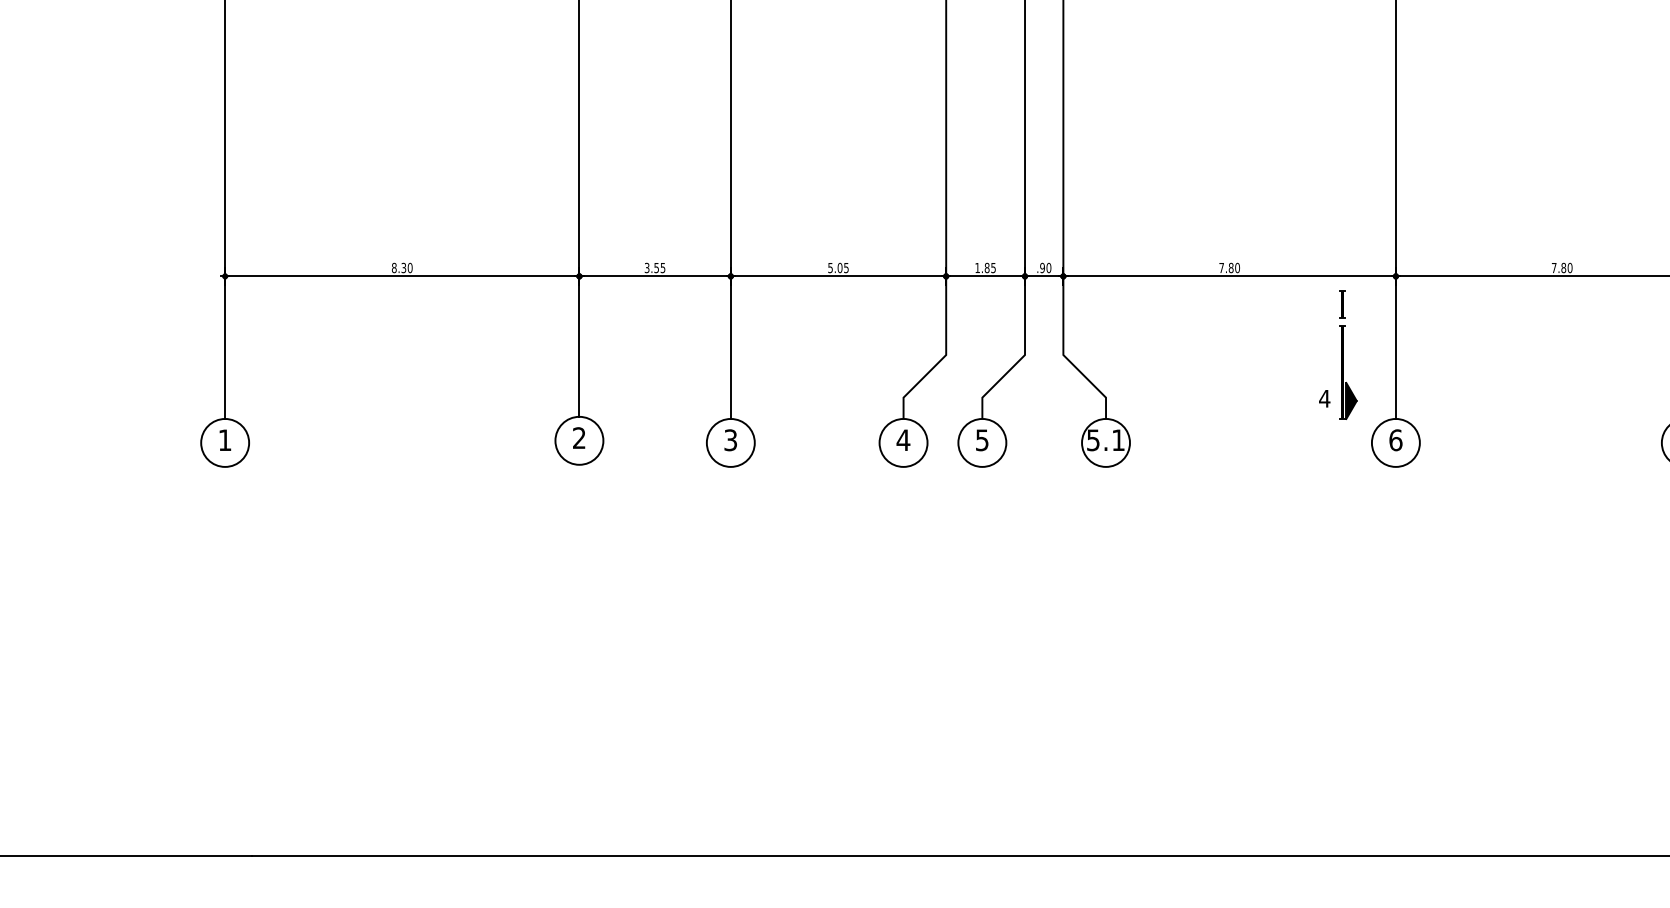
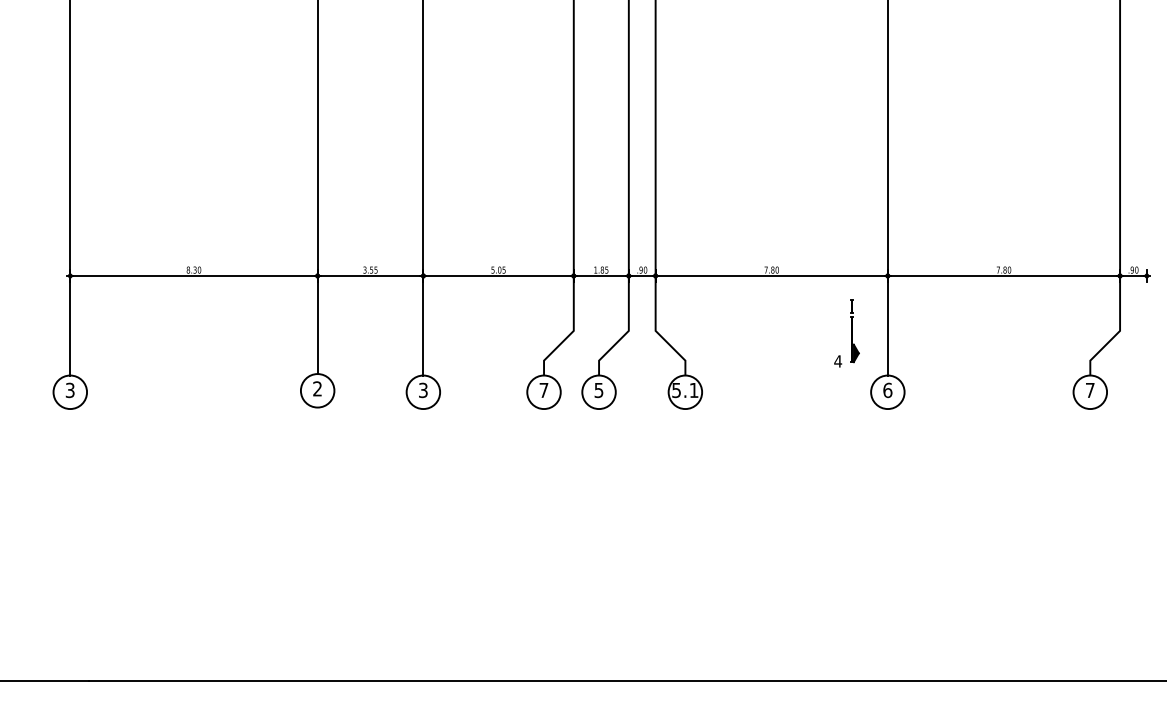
part: (1348, 354) -> (854, 330), size x0.7
text: (224, 440) -> (69, 390), 1 -> 3
text: (902, 440) -> (543, 390), 4 -> 7

